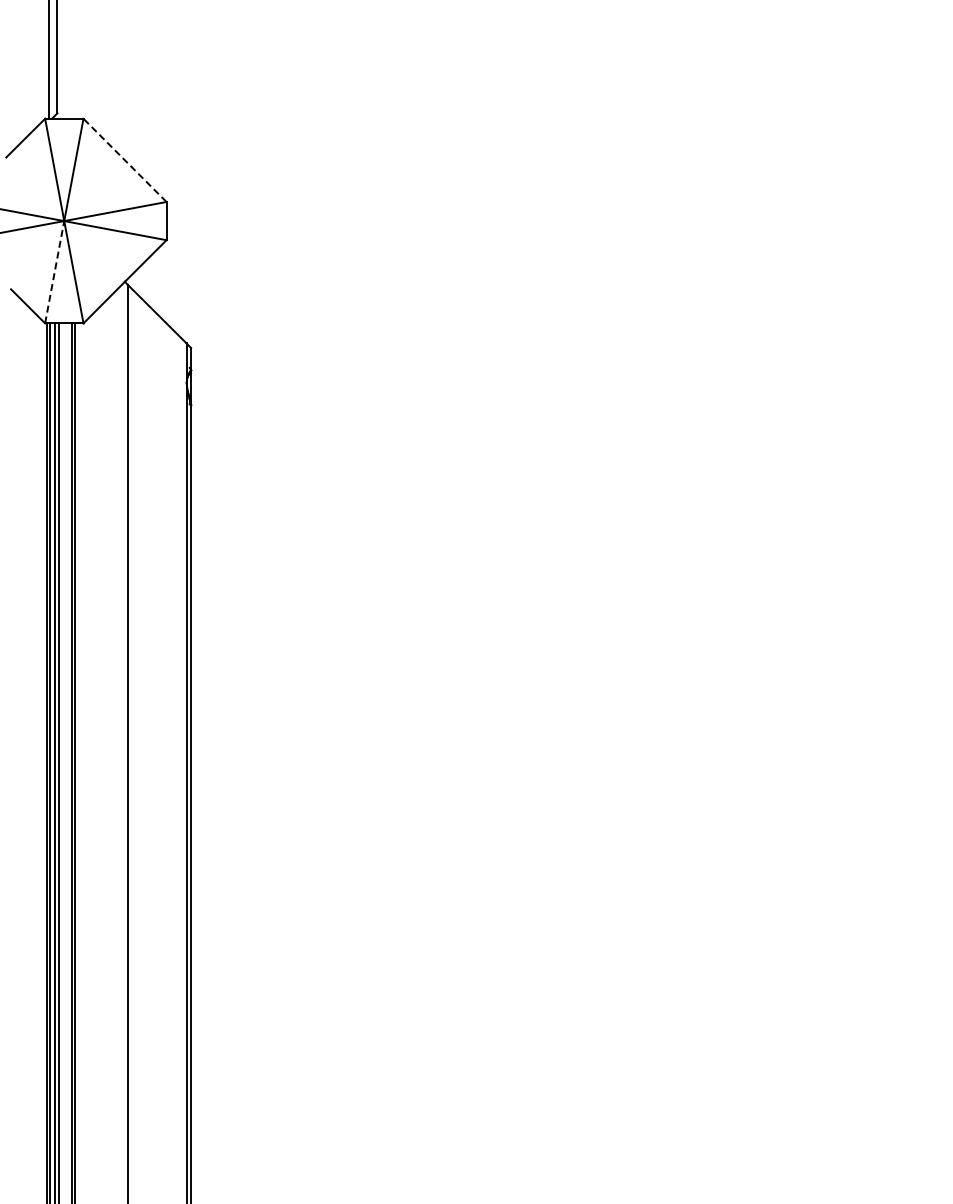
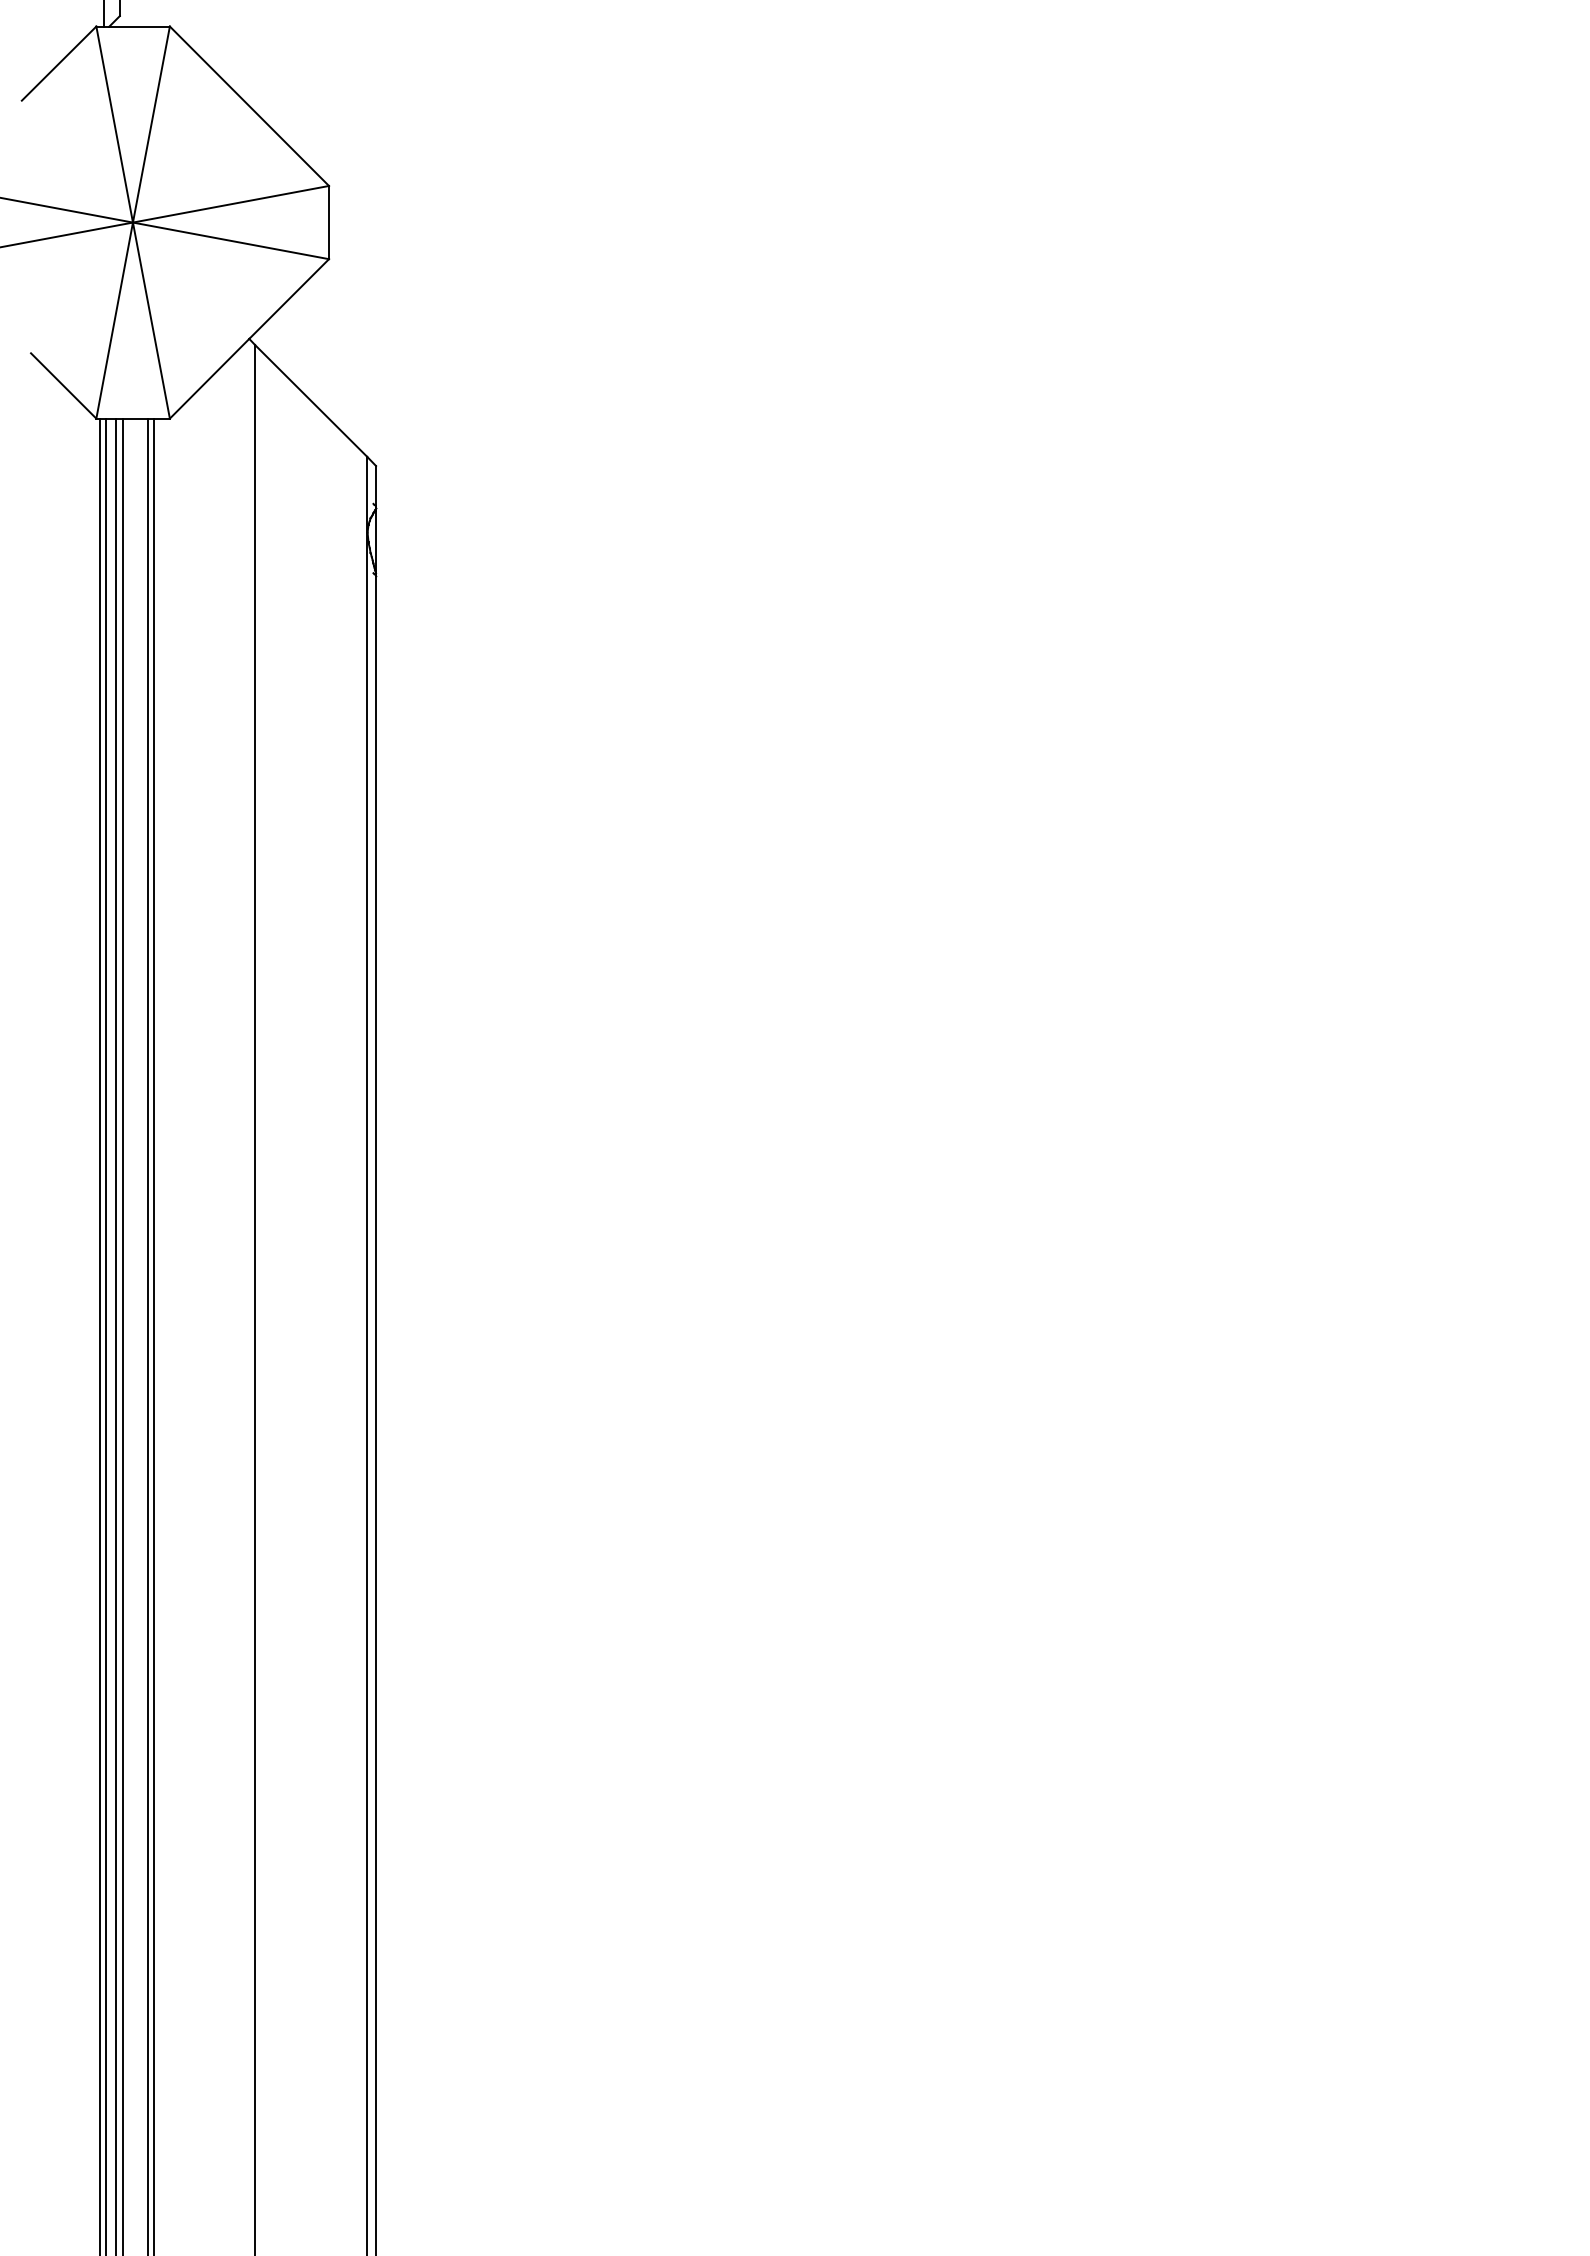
line: (125, 160) -> (250, 106), dashed -> solid
line: (54, 271) -> (114, 319), dashed -> solid

